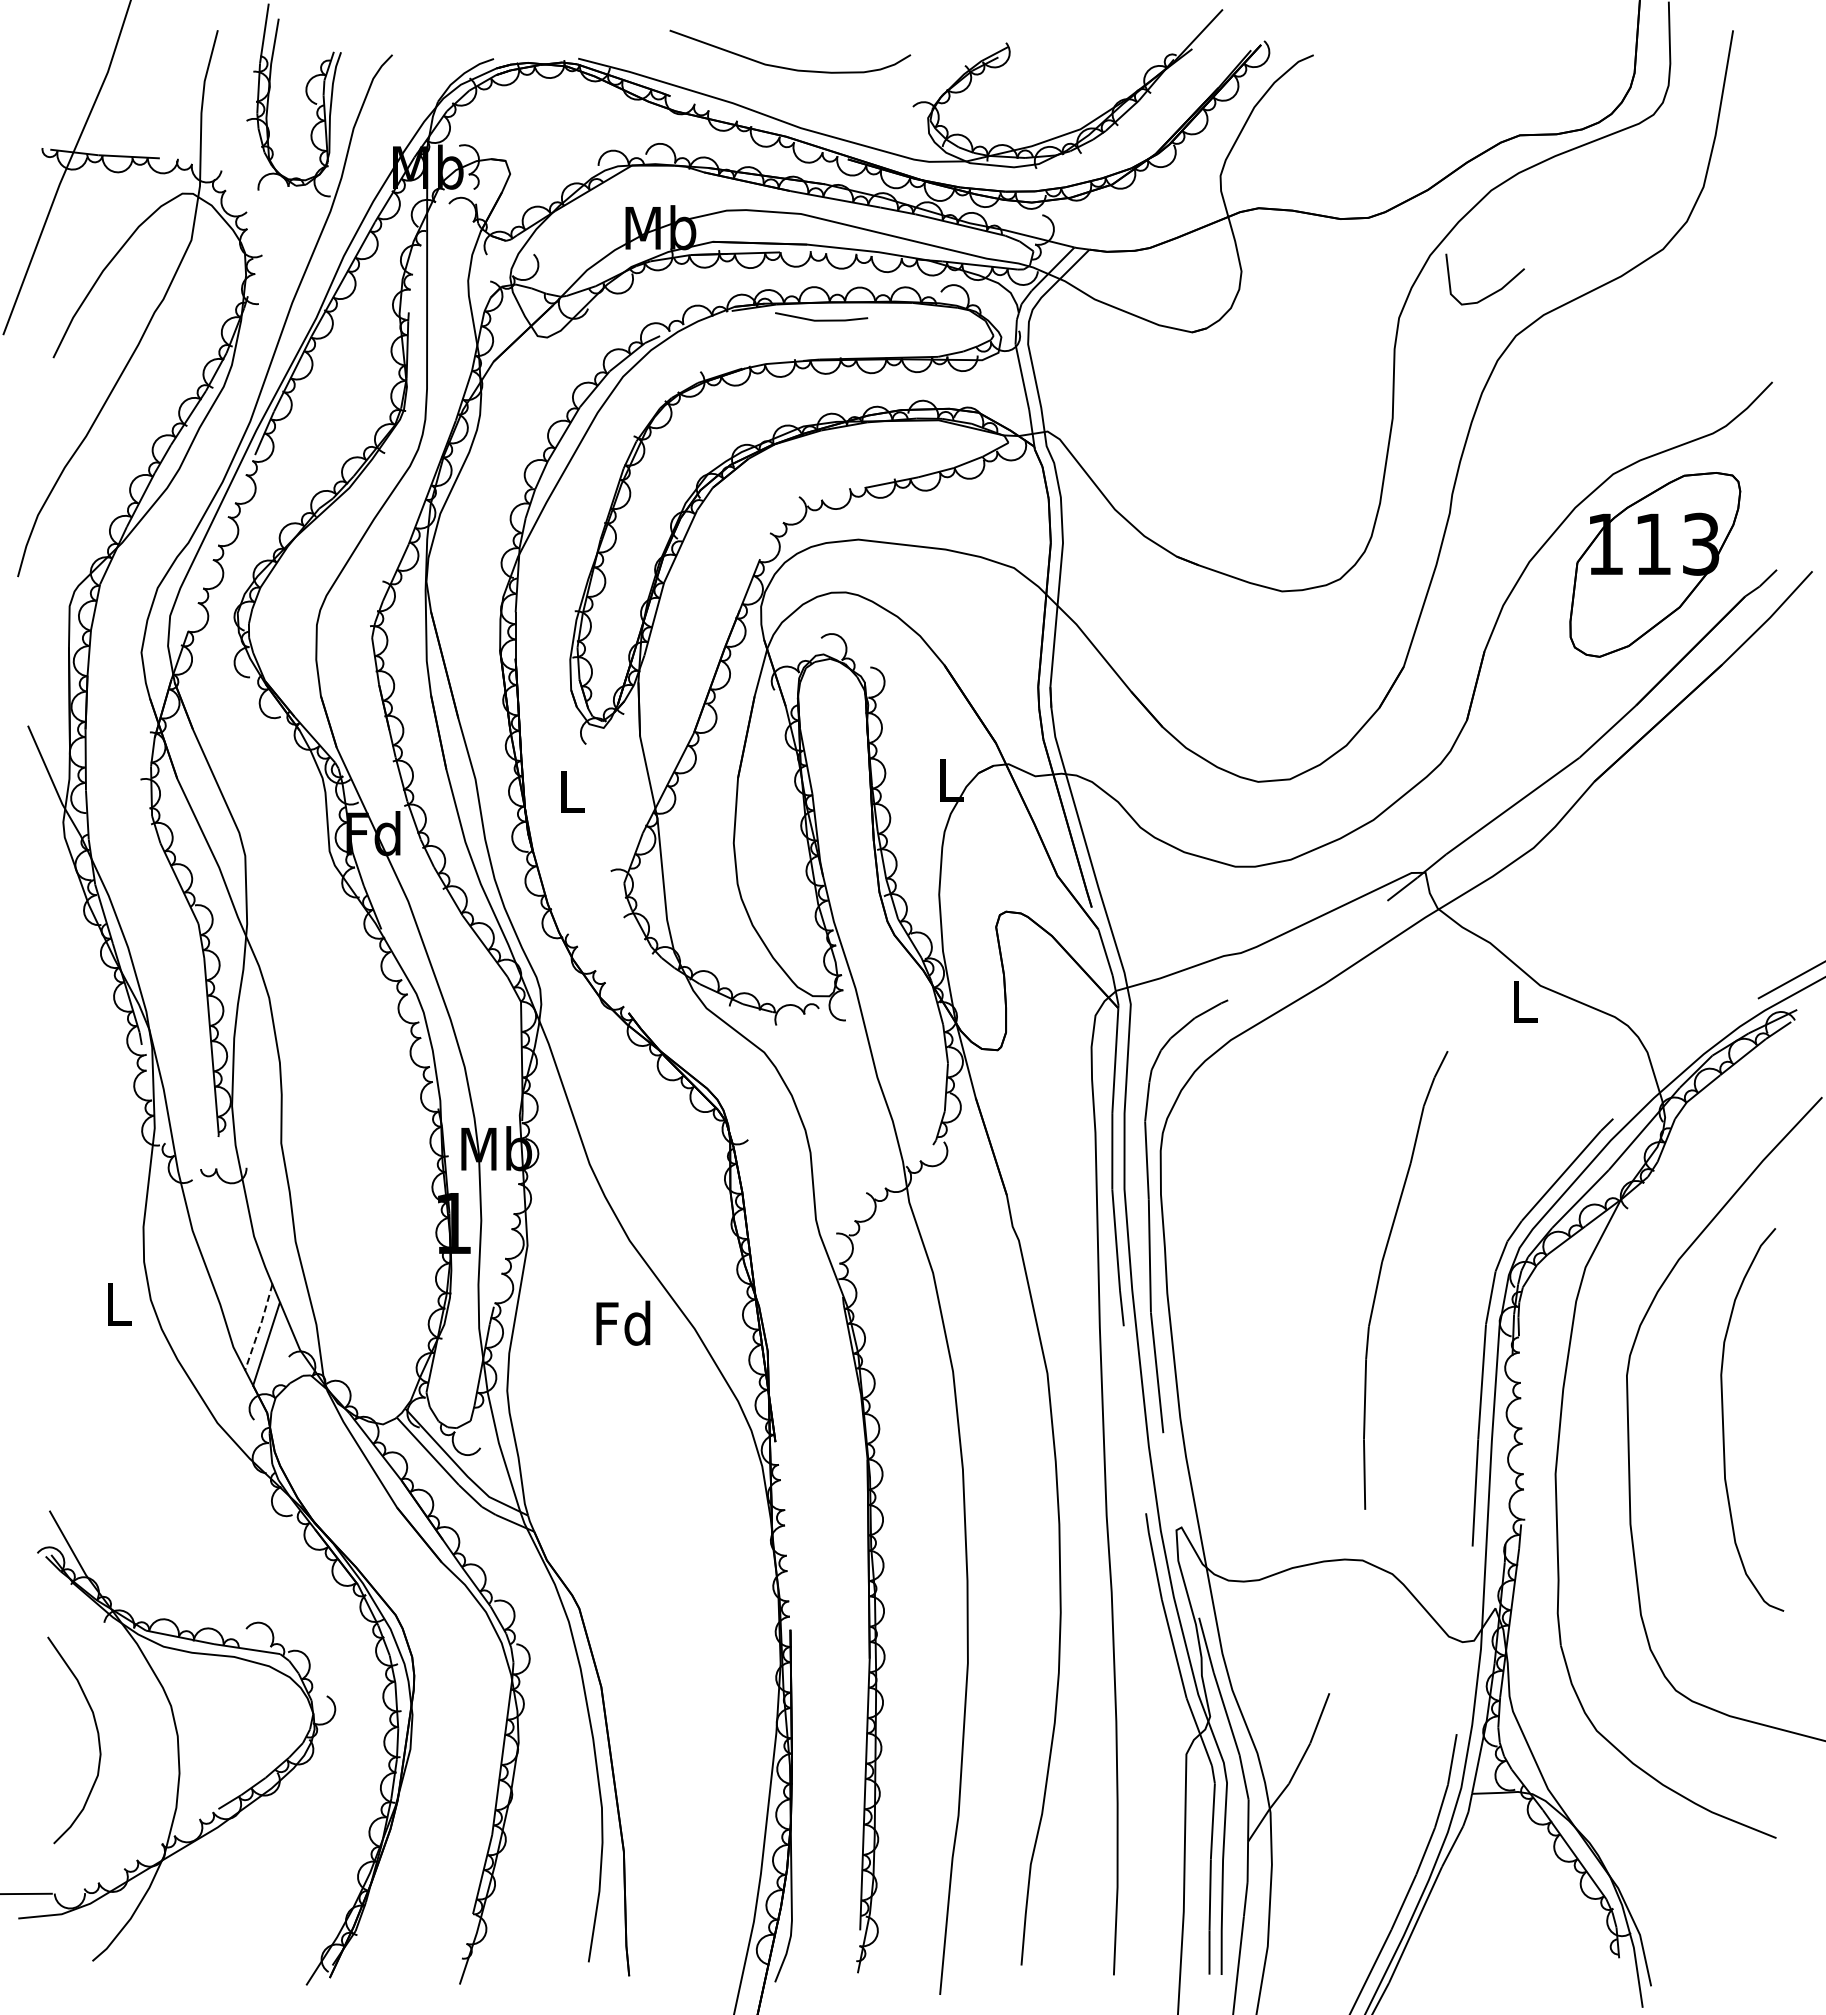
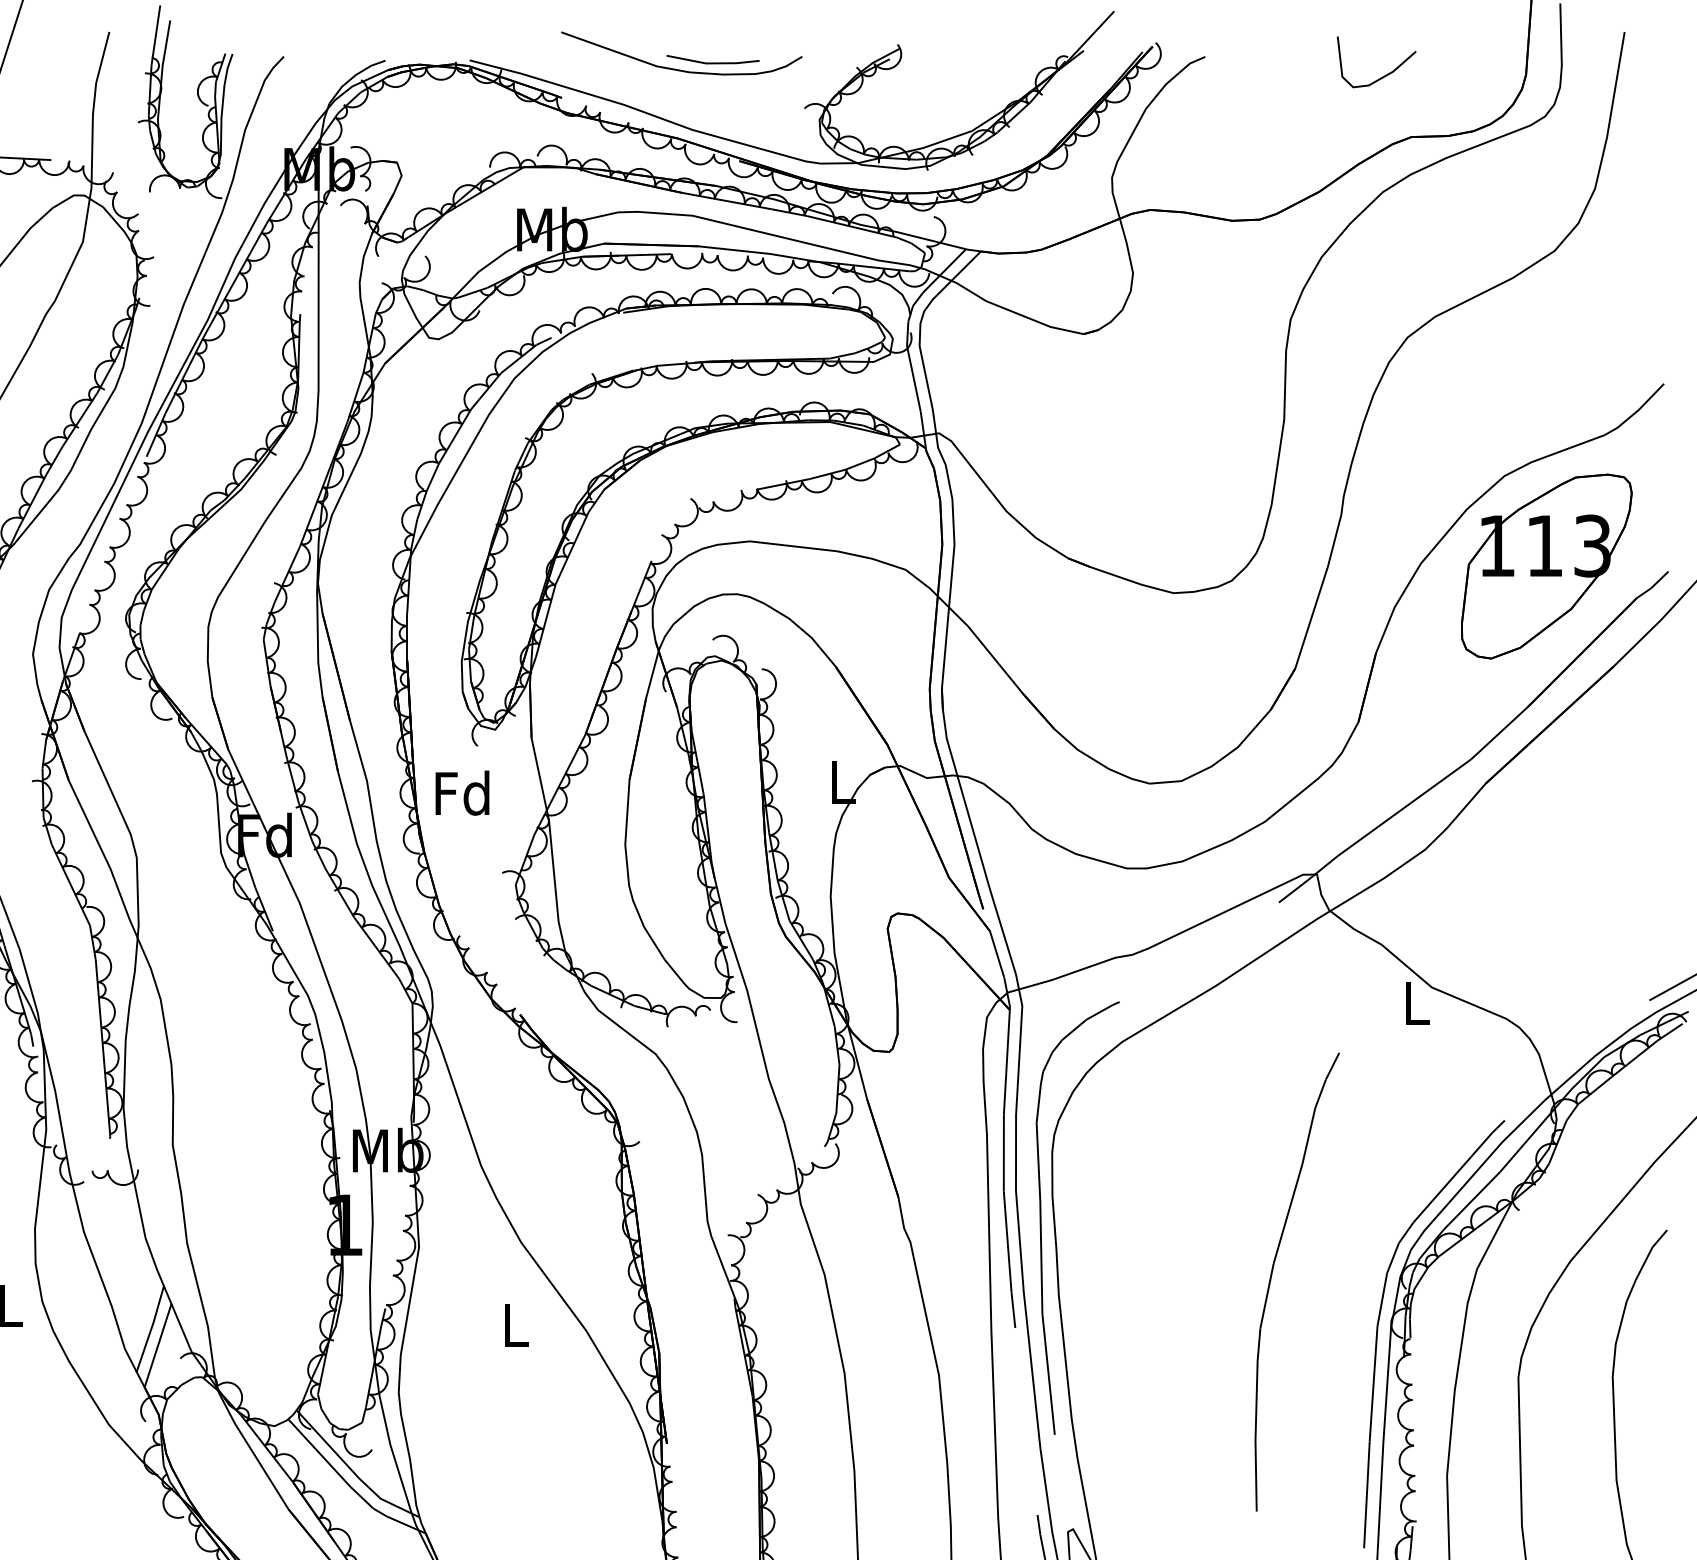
curve: (1494, 291) -> (1386, 74), moved
line: (821, 319) -> (713, 62), moved
text: (570, 790) -> (462, 792), L -> Fd
text: (623, 1322) -> (515, 1324), Fd -> L
line: (259, 1327) -> (151, 1329), dashed -> solid

